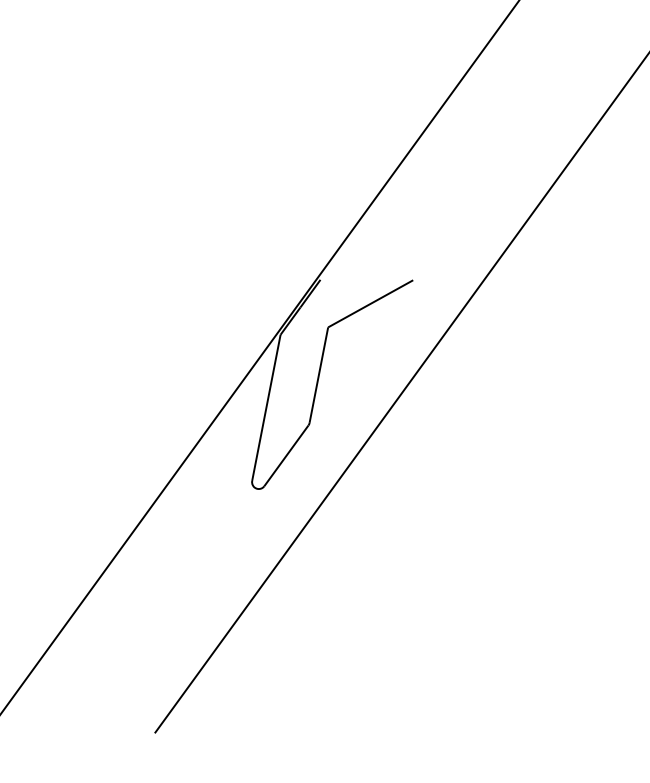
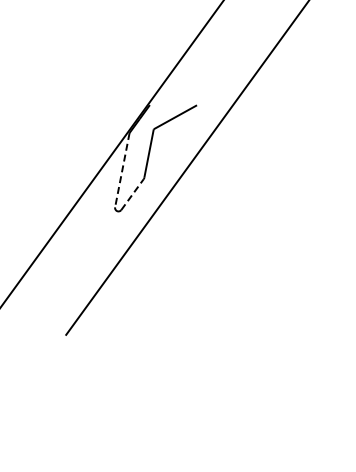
line: (266, 408) -> (122, 170), solid -> dashed
line: (286, 455) -> (132, 194), solid -> dashed

